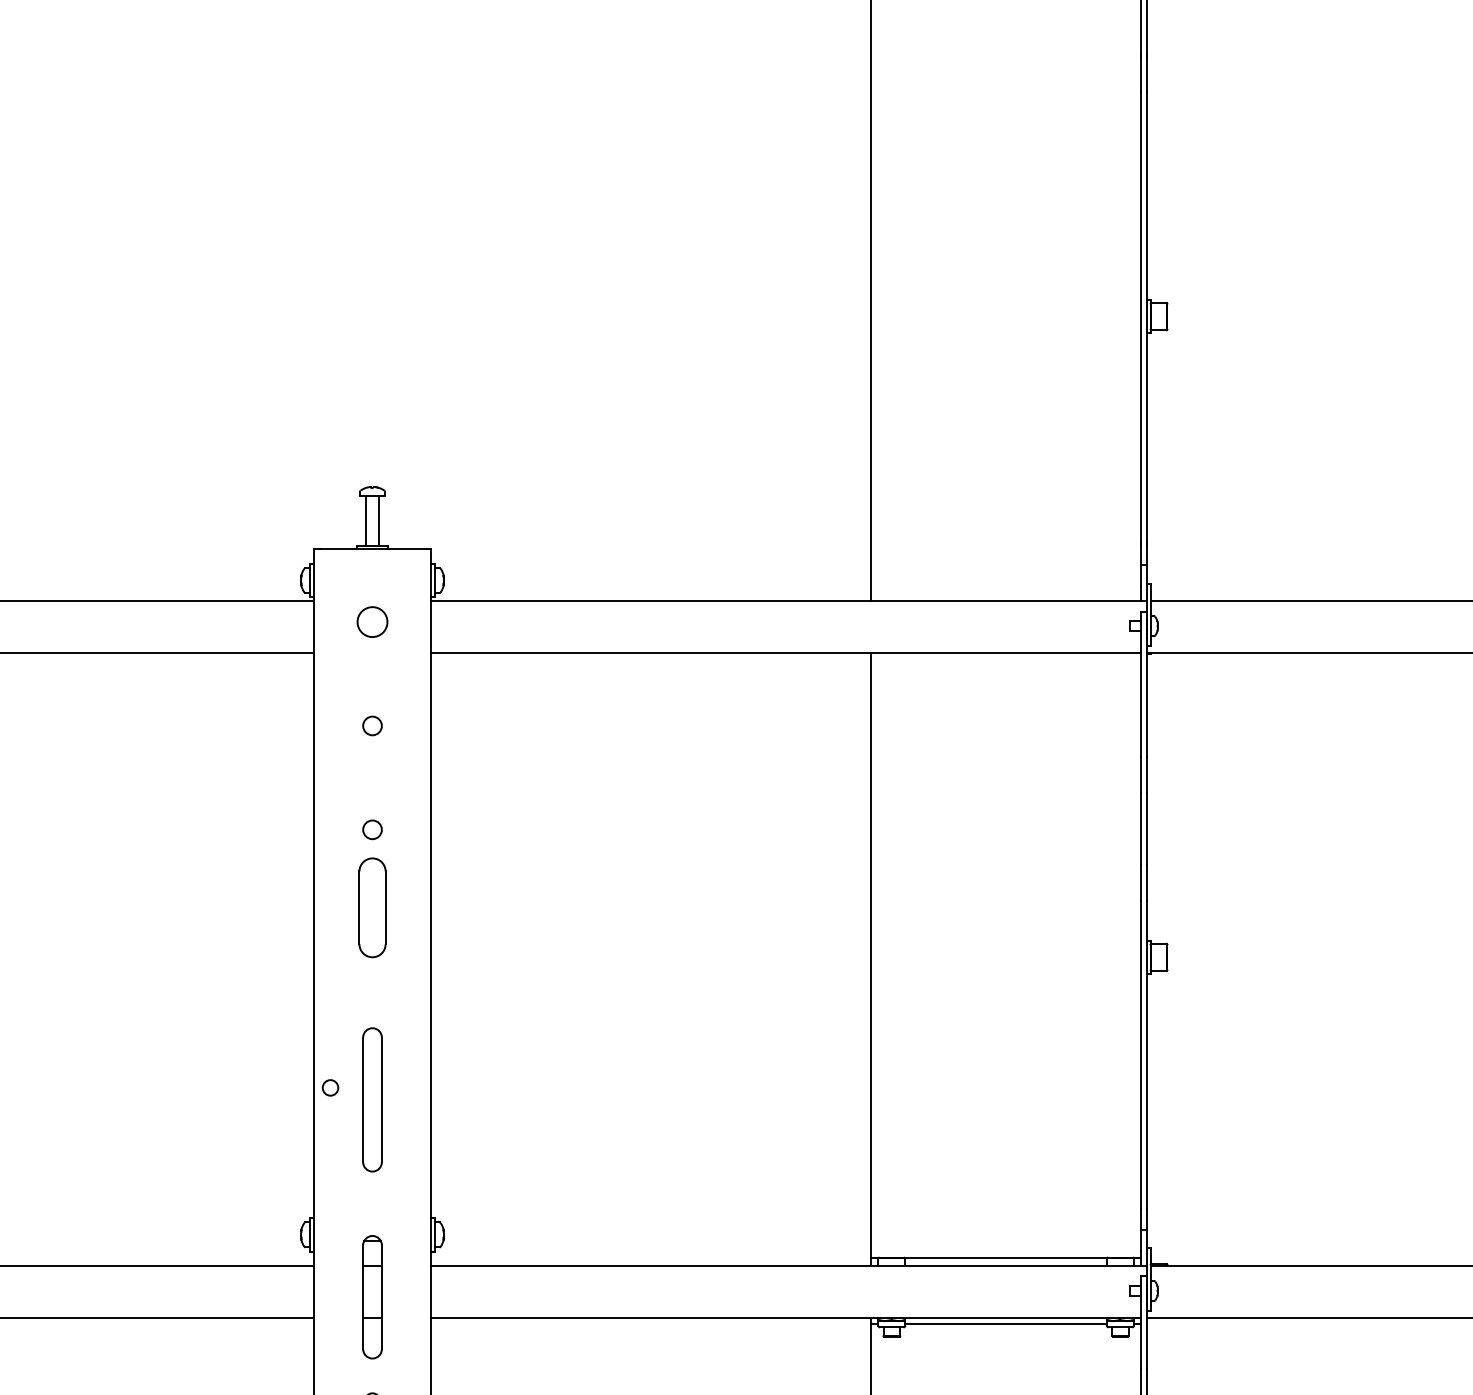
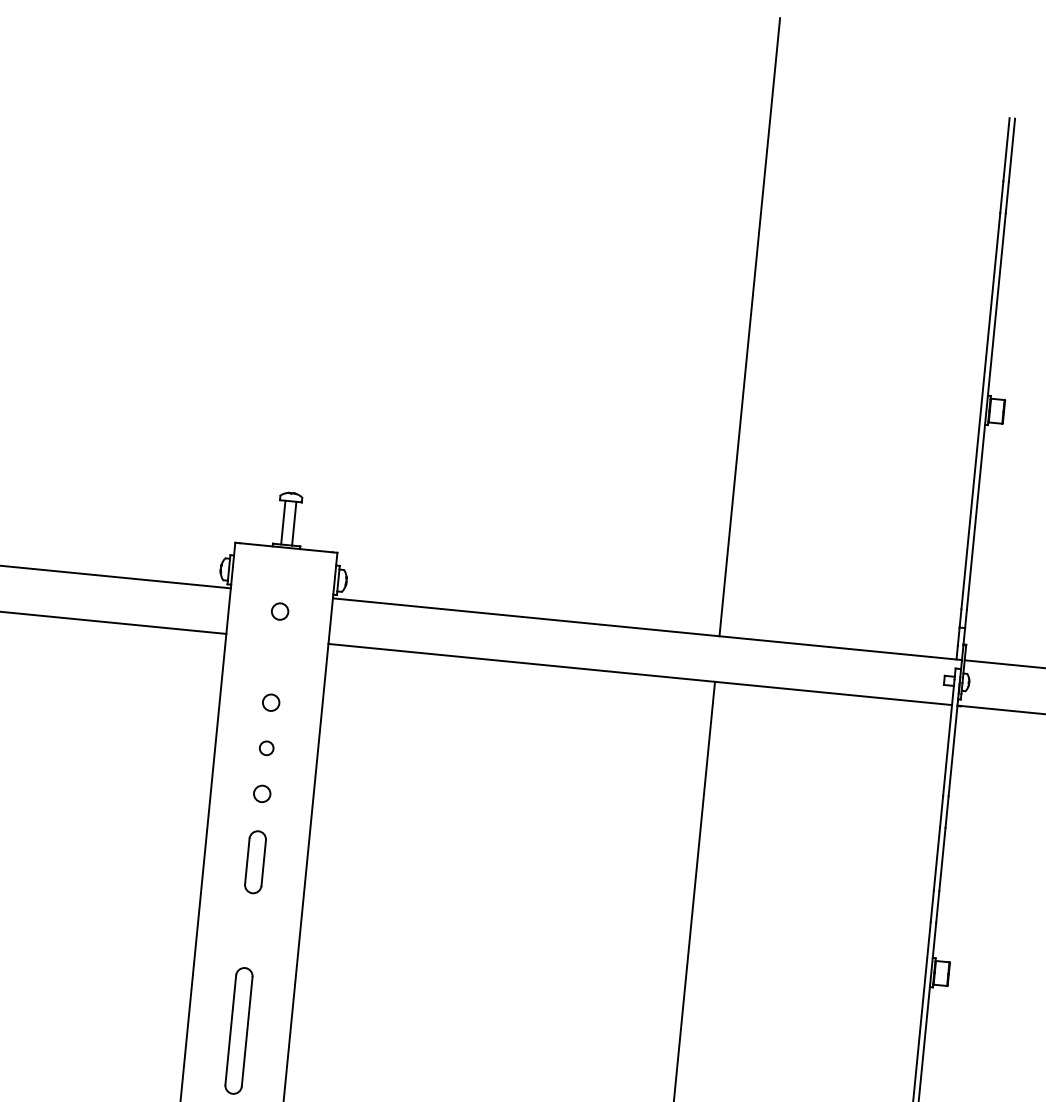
circle: (372, 621) -> (280, 611), size x0.62
part: (372, 907) -> (255, 862), size x0.71
circle: (330, 1087) -> (266, 747), moved

